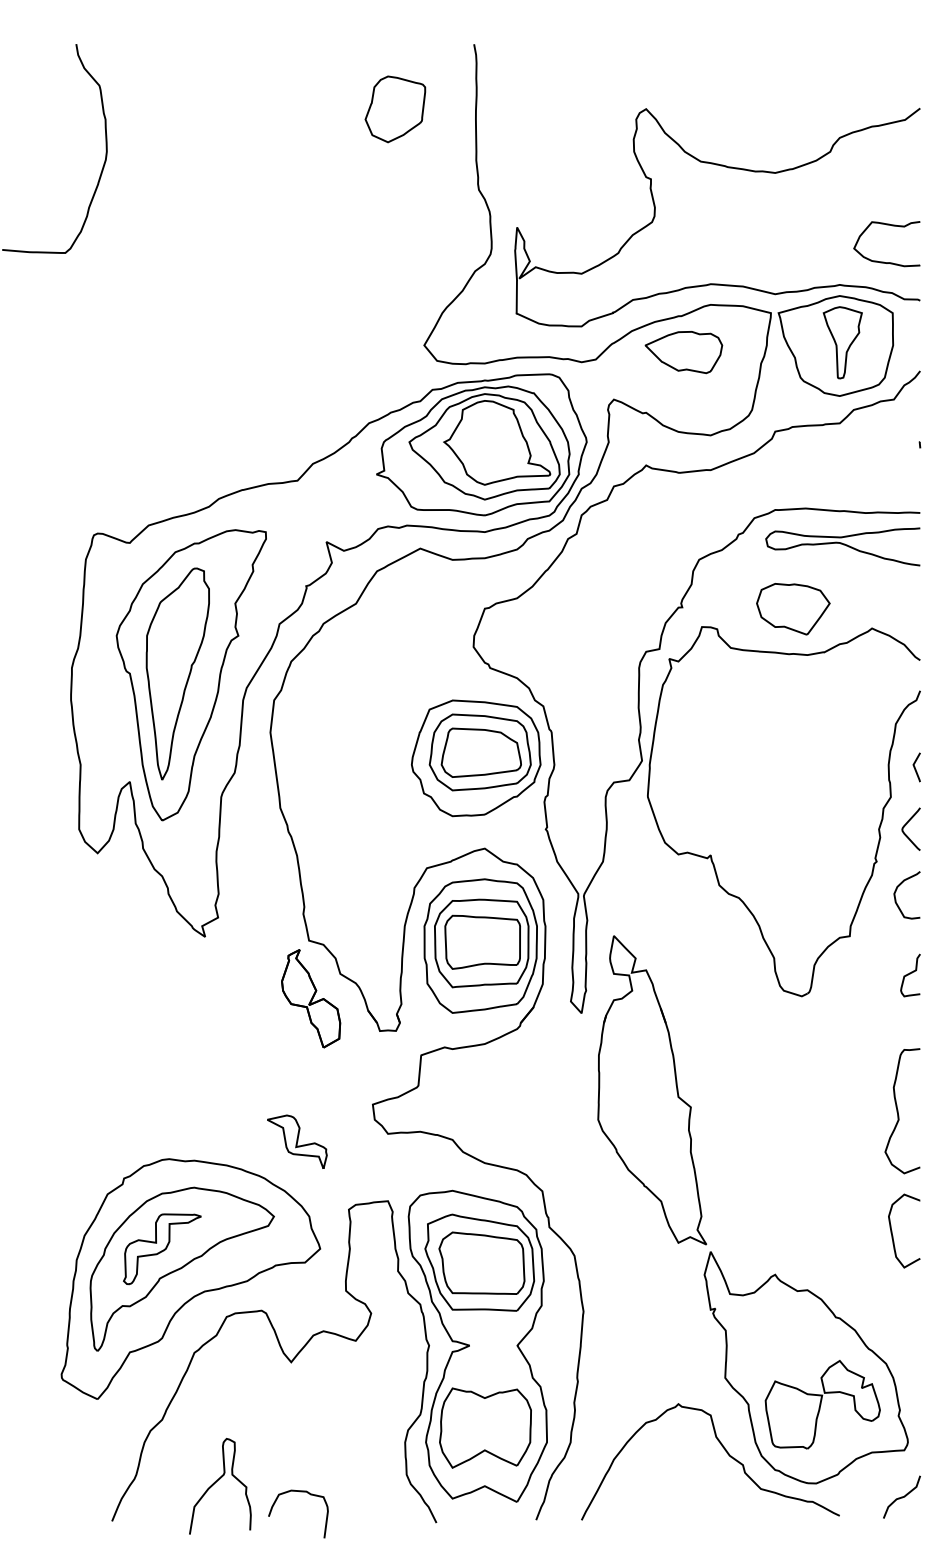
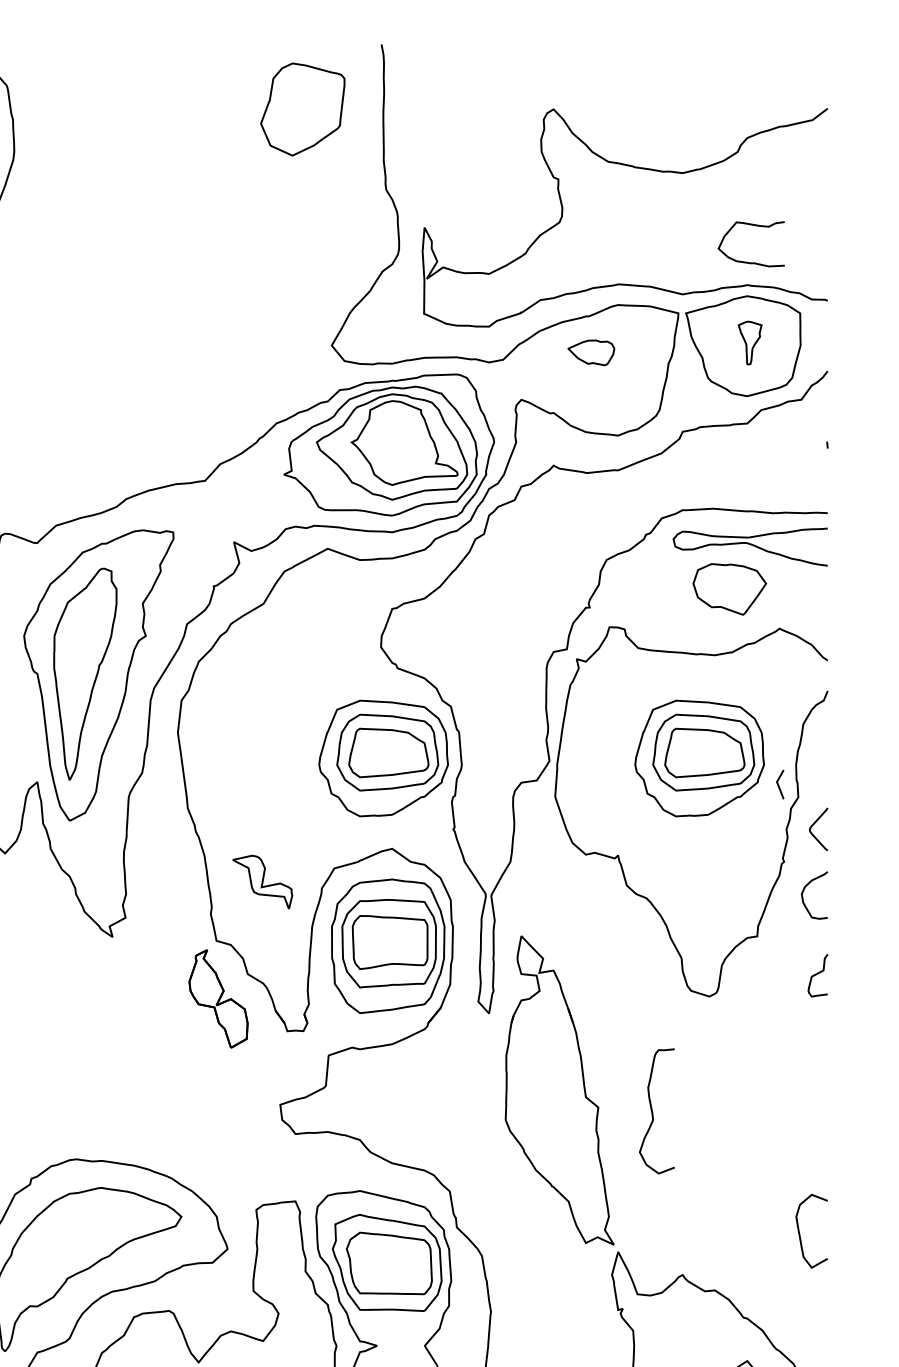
part: (395, 109) -> (302, 109), size x1.4
curve: (884, 261) -> (748, 261), moved
part: (842, 342) -> (749, 342), size x0.6
part: (683, 352) -> (590, 352), size x0.6
part: (793, 609) -> (729, 589), moved
part: (792, 758) -> (699, 758), added
line: (915, 767) -> (778, 784), moved
curve: (898, 1111) -> (652, 1111), moved
part: (297, 1141) -> (262, 881), moved
part: (162, 1249) -> (69, 1249), removed

